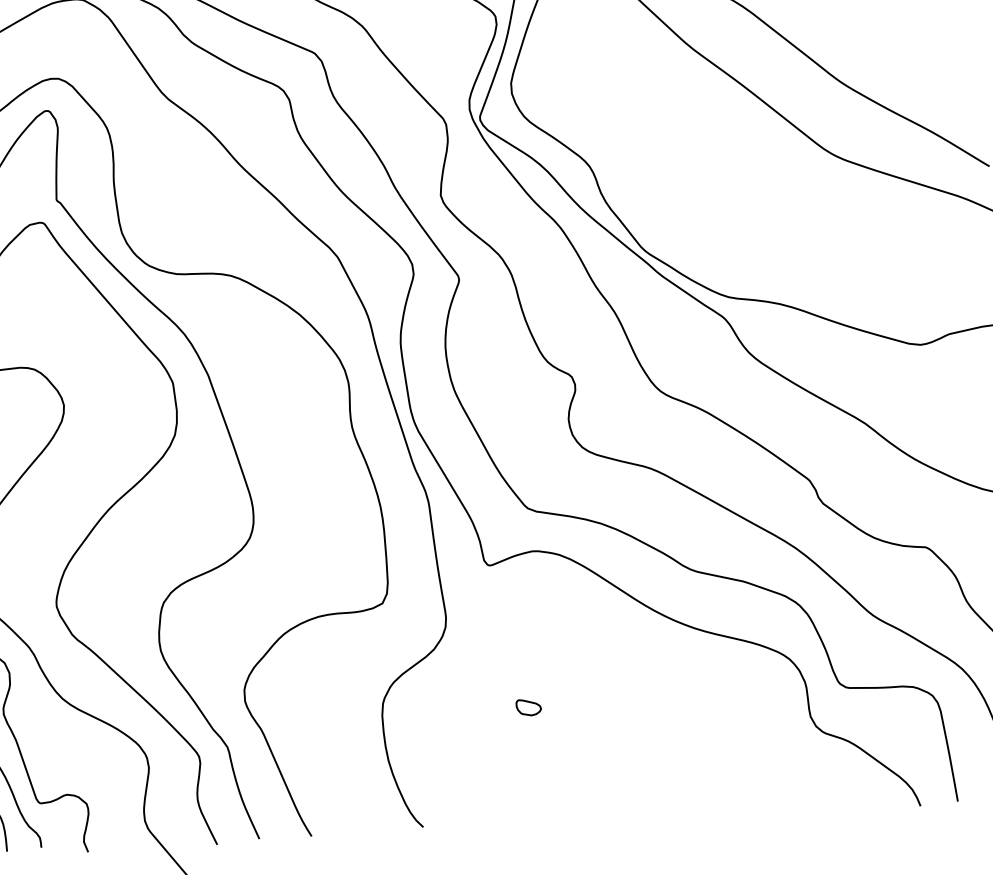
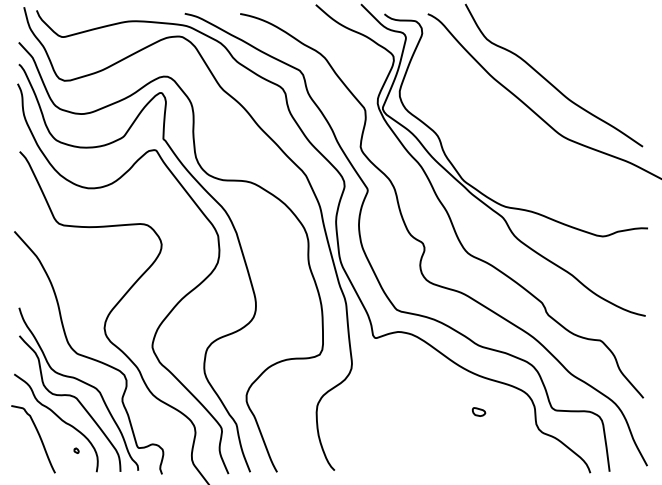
part: (529, 706) -> (479, 411), moved

